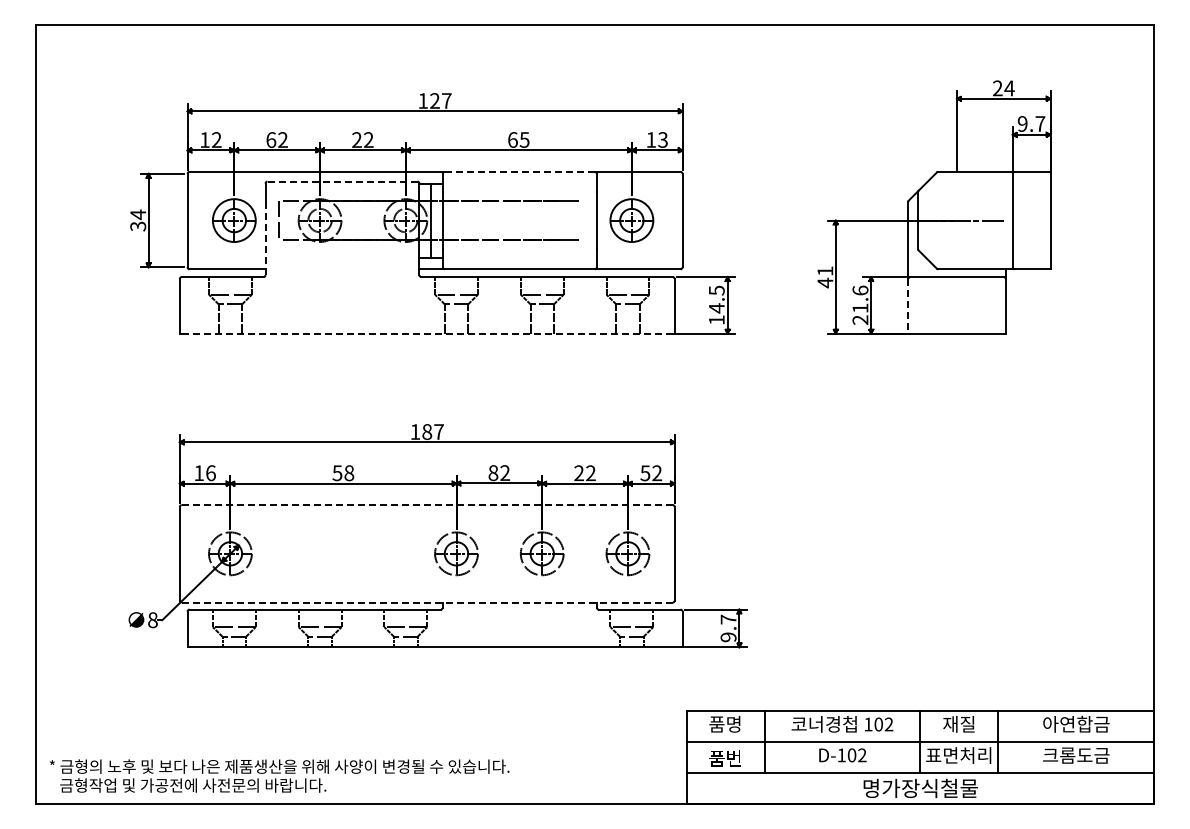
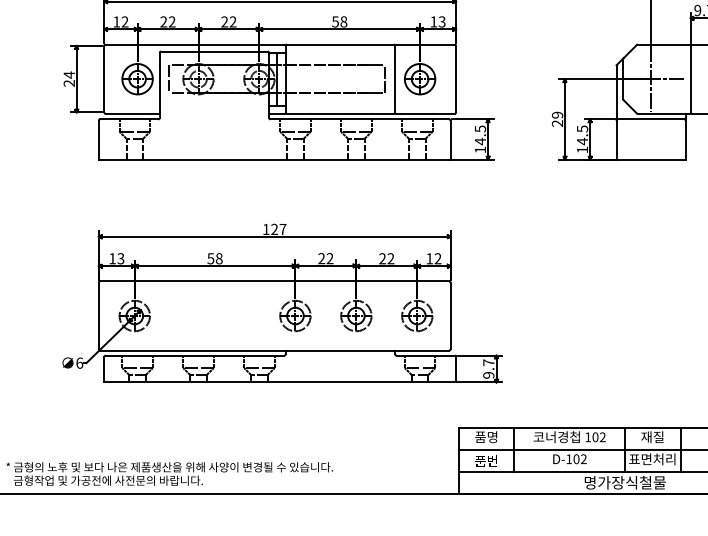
text: (518, 139) -> (339, 21), 65 -> 58
text: (271, 140) -> (163, 22), 62 -> 22
line: (519, 171) -> (340, 44), dashed -> solid
line: (342, 181) -> (214, 51), dashed -> solid
line: (583, 220) -> (385, 79), added
line: (957, 220) -> (651, 79), added
text: (138, 226) -> (69, 83), 34 -> 24
line: (265, 238) -> (159, 91), dashed -> solid
text: (825, 277) -> (557, 119), 41 -> 29
text: (860, 304) -> (582, 138), 21.6 -> 14.5
line: (908, 306) -> (616, 140), dashed -> solid
line: (427, 333) -> (274, 159), dashed -> solid
text: (427, 431) -> (274, 229), 187 -> 127
text: (210, 473) -> (120, 258), 16 -> 13
text: (493, 473) -> (321, 258), 82 -> 22
text: (645, 473) -> (429, 258), 52 -> 12
line: (427, 505) -> (274, 281), dashed -> solid
line: (427, 602) -> (274, 350), dashed -> solid
text: (152, 619) -> (79, 362), 8 -> 6

